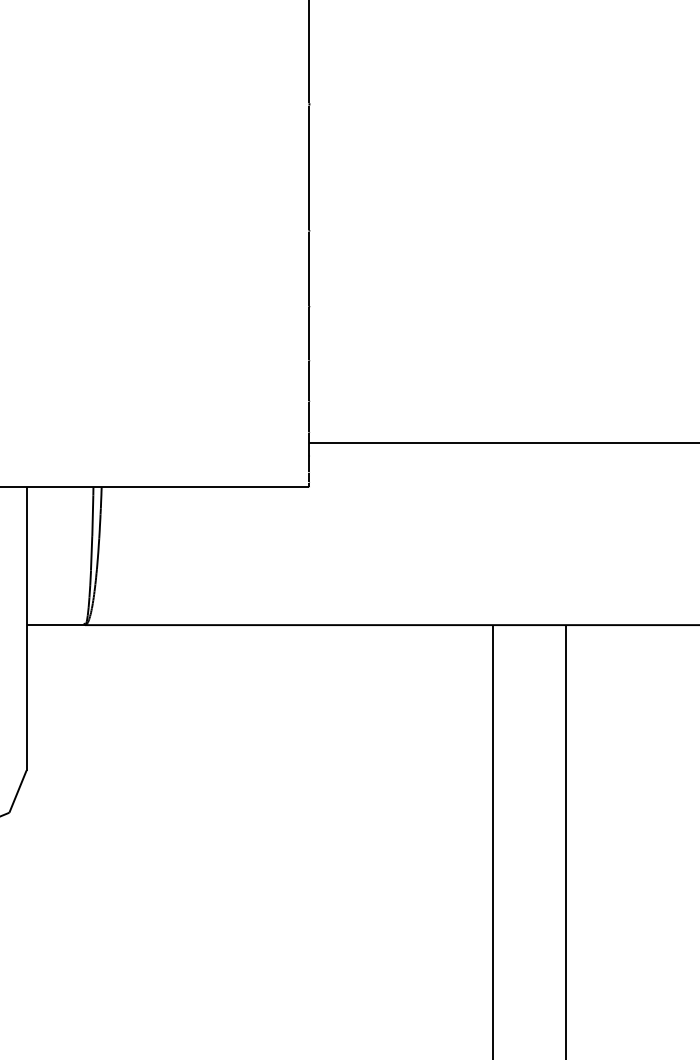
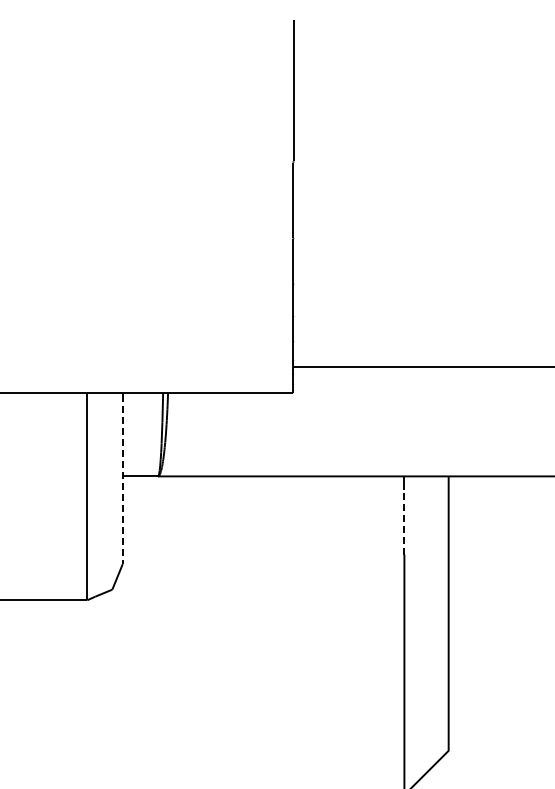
line: (26, 631) -> (122, 480), solid -> dashed
line: (493, 699) -> (404, 521), solid -> dashed

